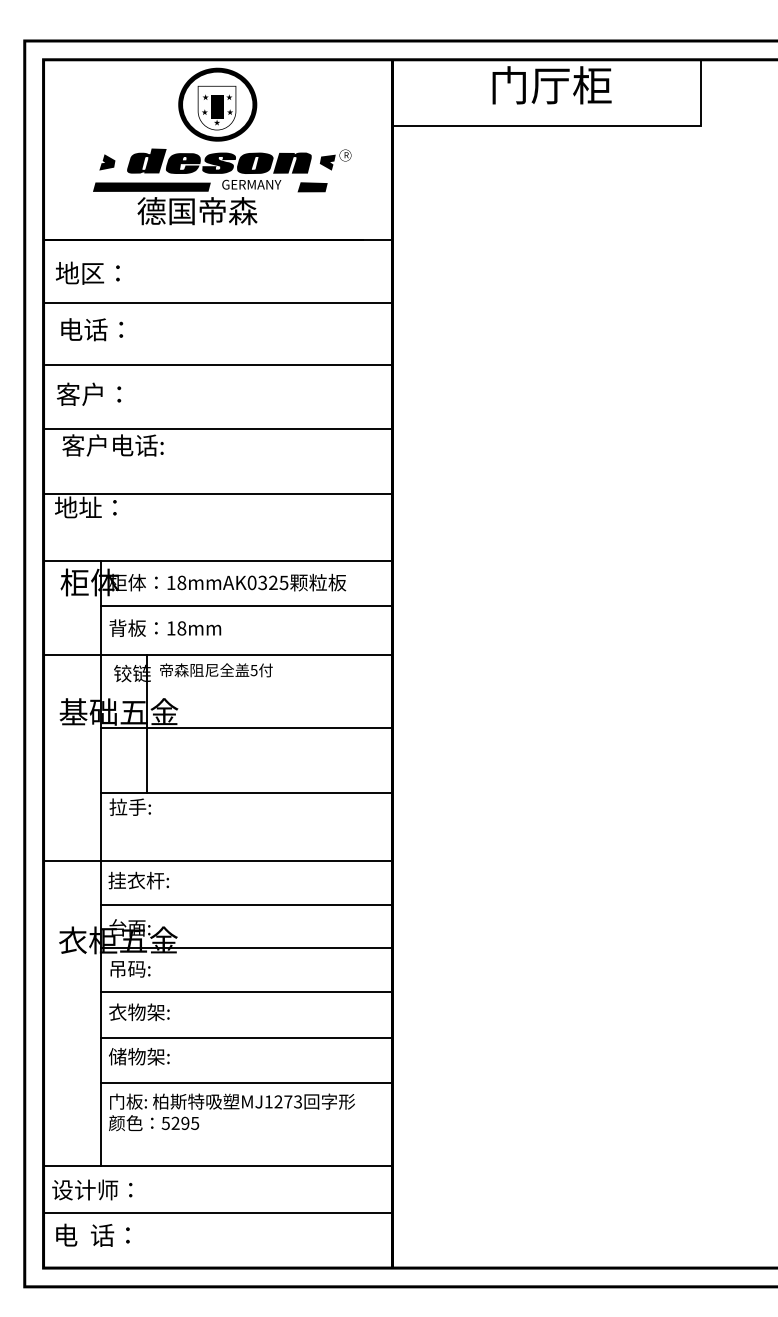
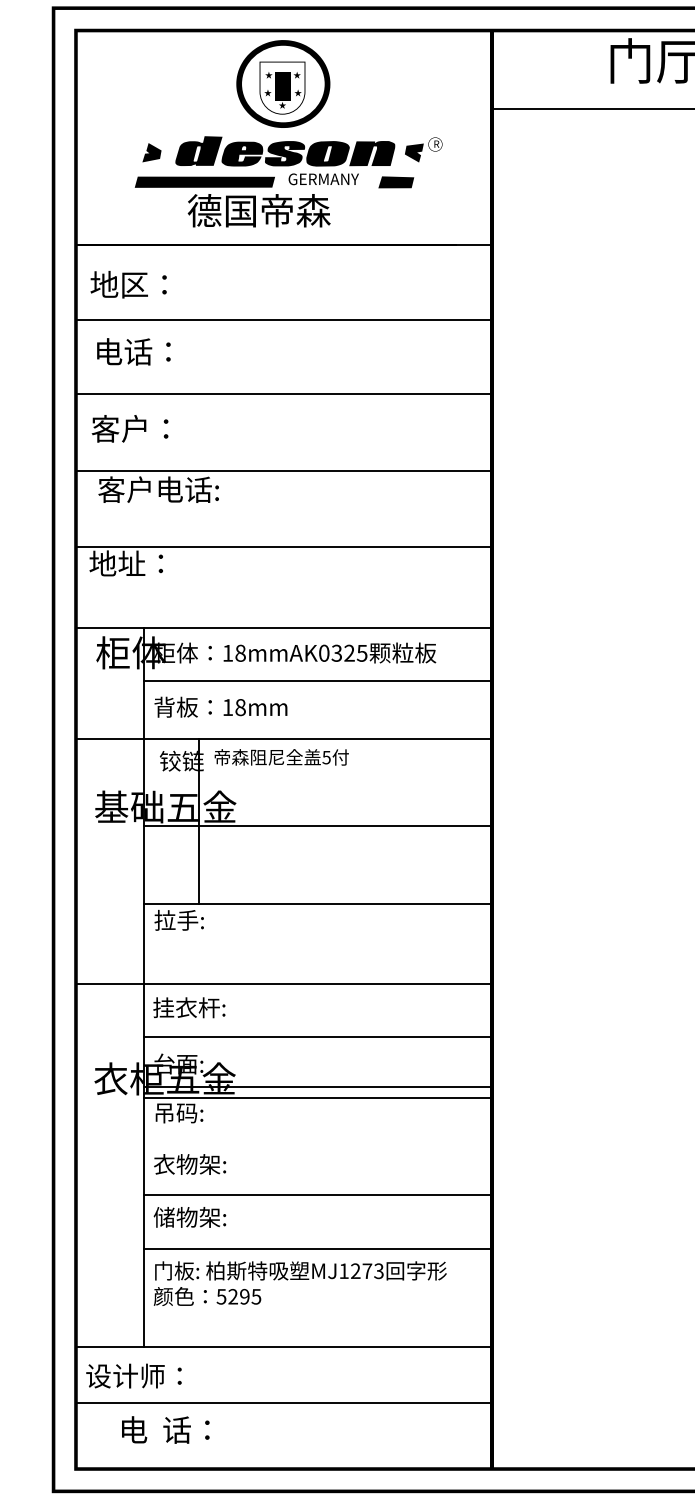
line: (246, 992) -> (317, 1098), moved
text: (92, 1234) -> (165, 1429), moved

